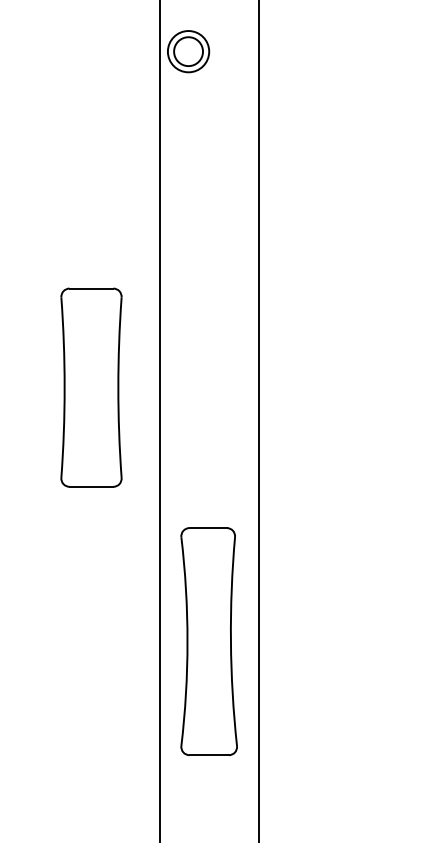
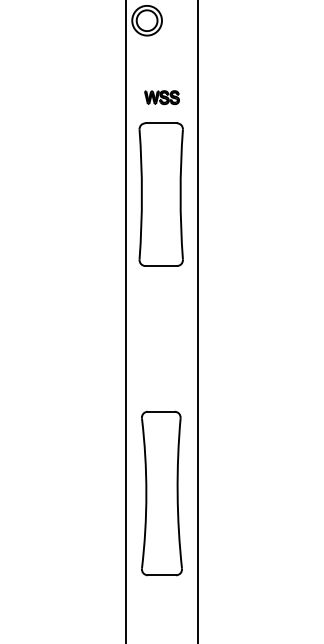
part: (208, 158) -> (161, 97), added
part: (90, 387) -> (160, 194), moved
part: (208, 641) -> (161, 493), moved

